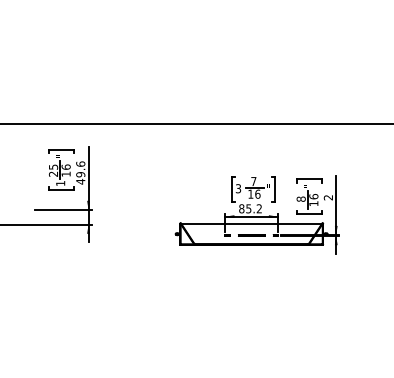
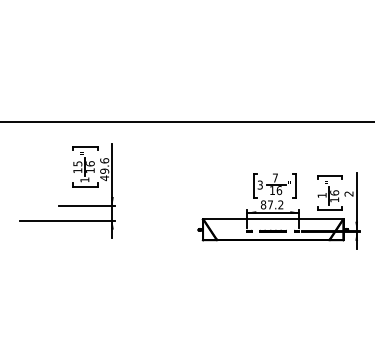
text: (52, 173) -> (76, 170), 25 -> 15
text: (300, 198) -> (321, 194), 8 -> 1
text: (248, 208) -> (270, 204), 85.2 -> 87.2

